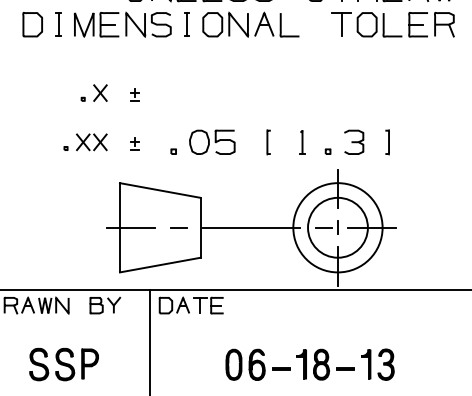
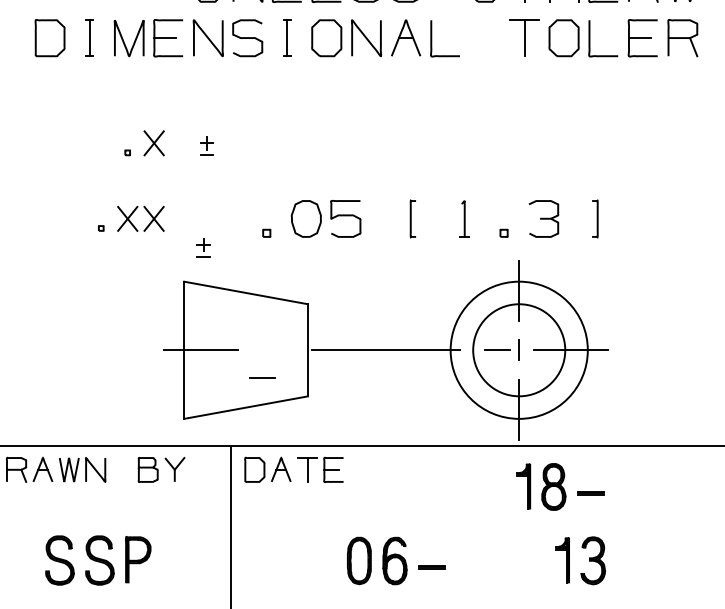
part: (134, 143) -> (203, 246), moved
line: (178, 227) -> (261, 377), moved
part: (325, 364) -> (560, 486), moved

